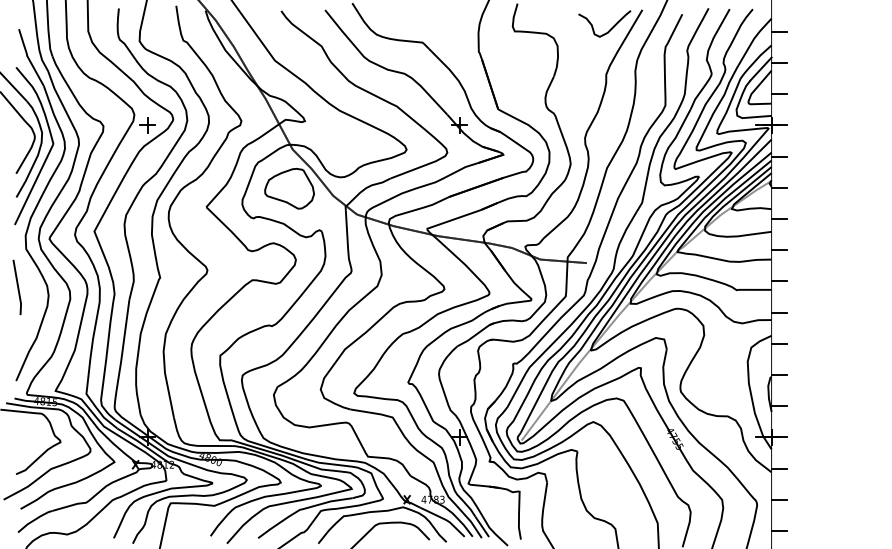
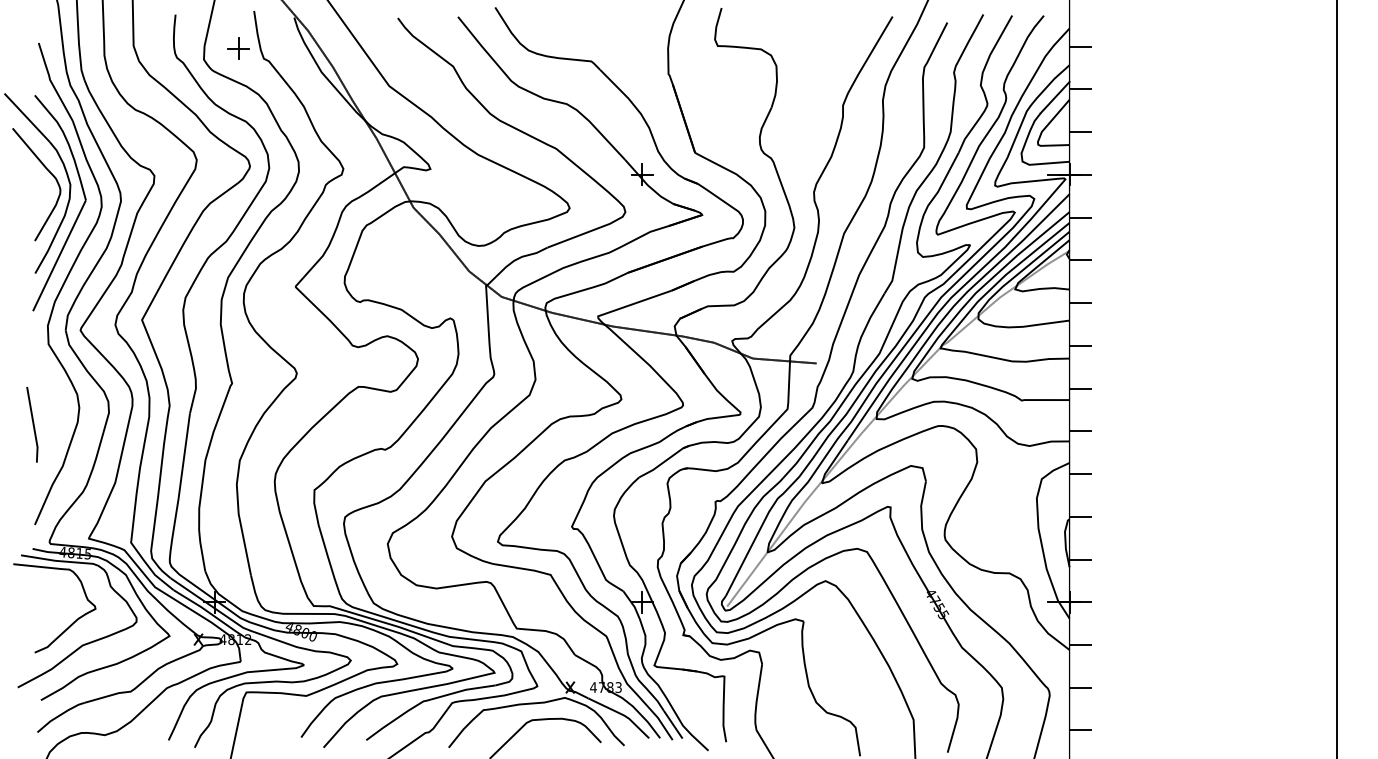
curve: (610, 29) -> (848, 43), removed
part: (147, 125) -> (238, 48), moved
part: (289, 188) -> (409, 261), removed
line: (17, 287) -> (32, 424), moved

